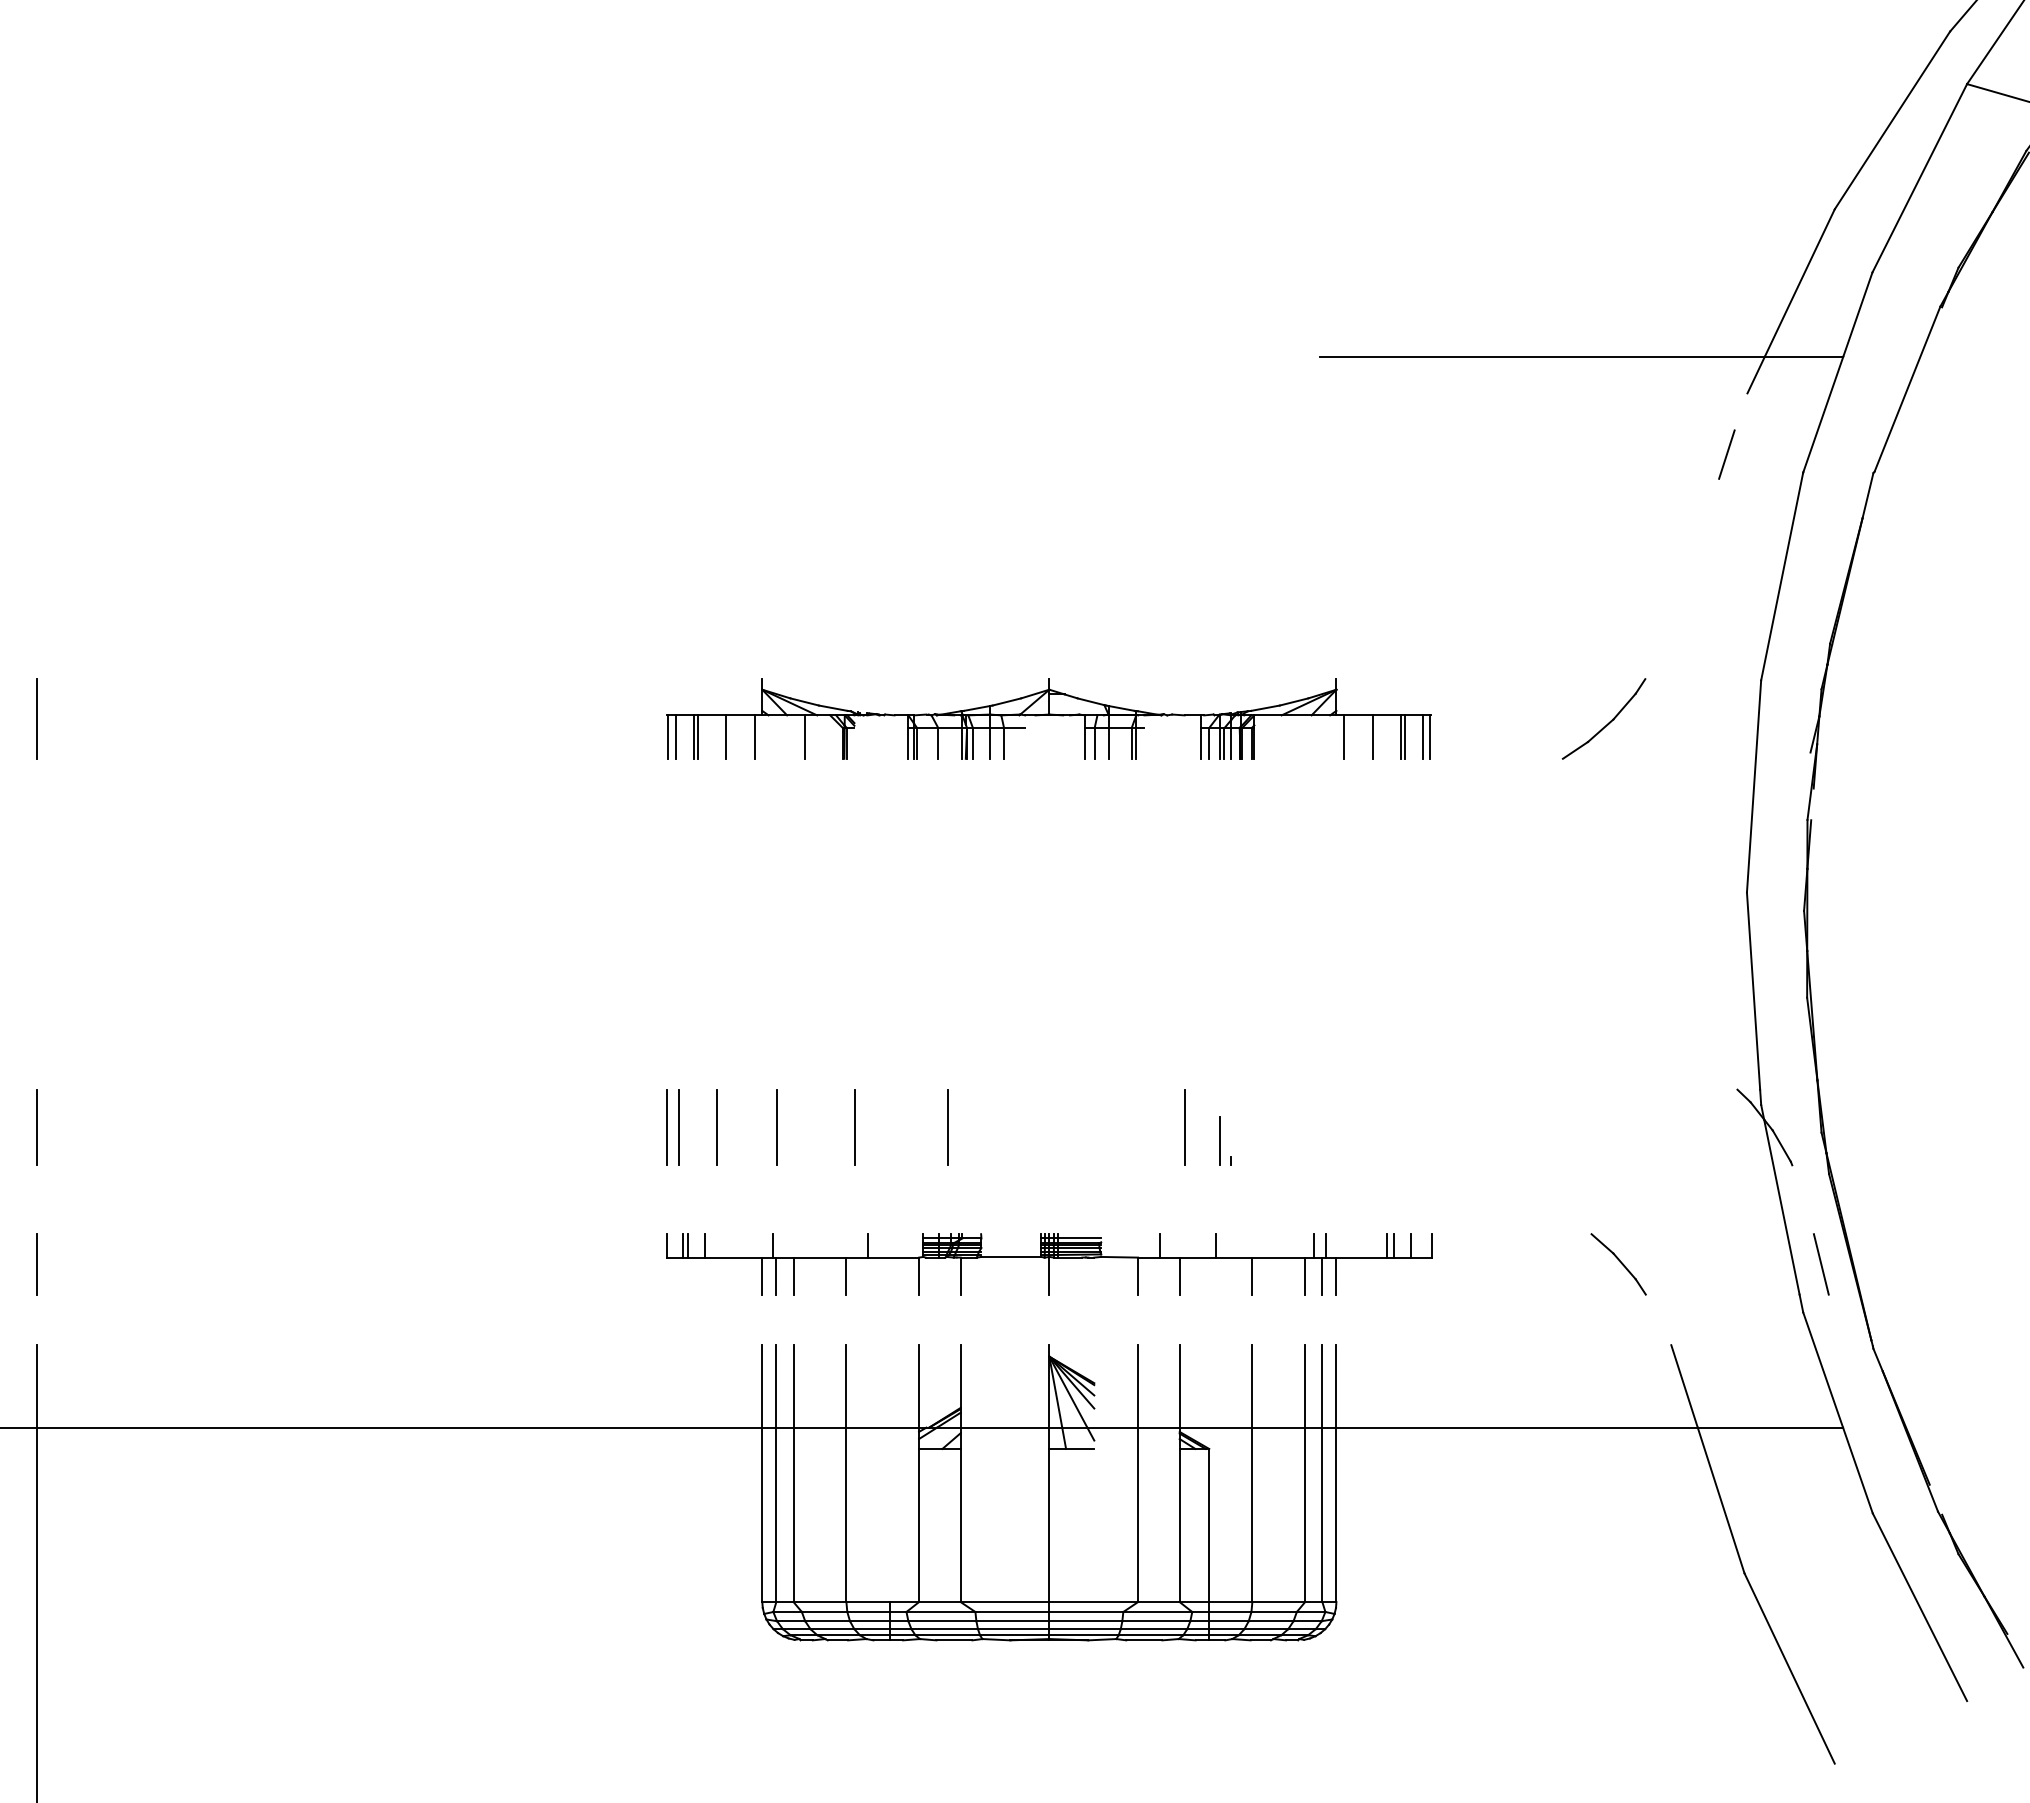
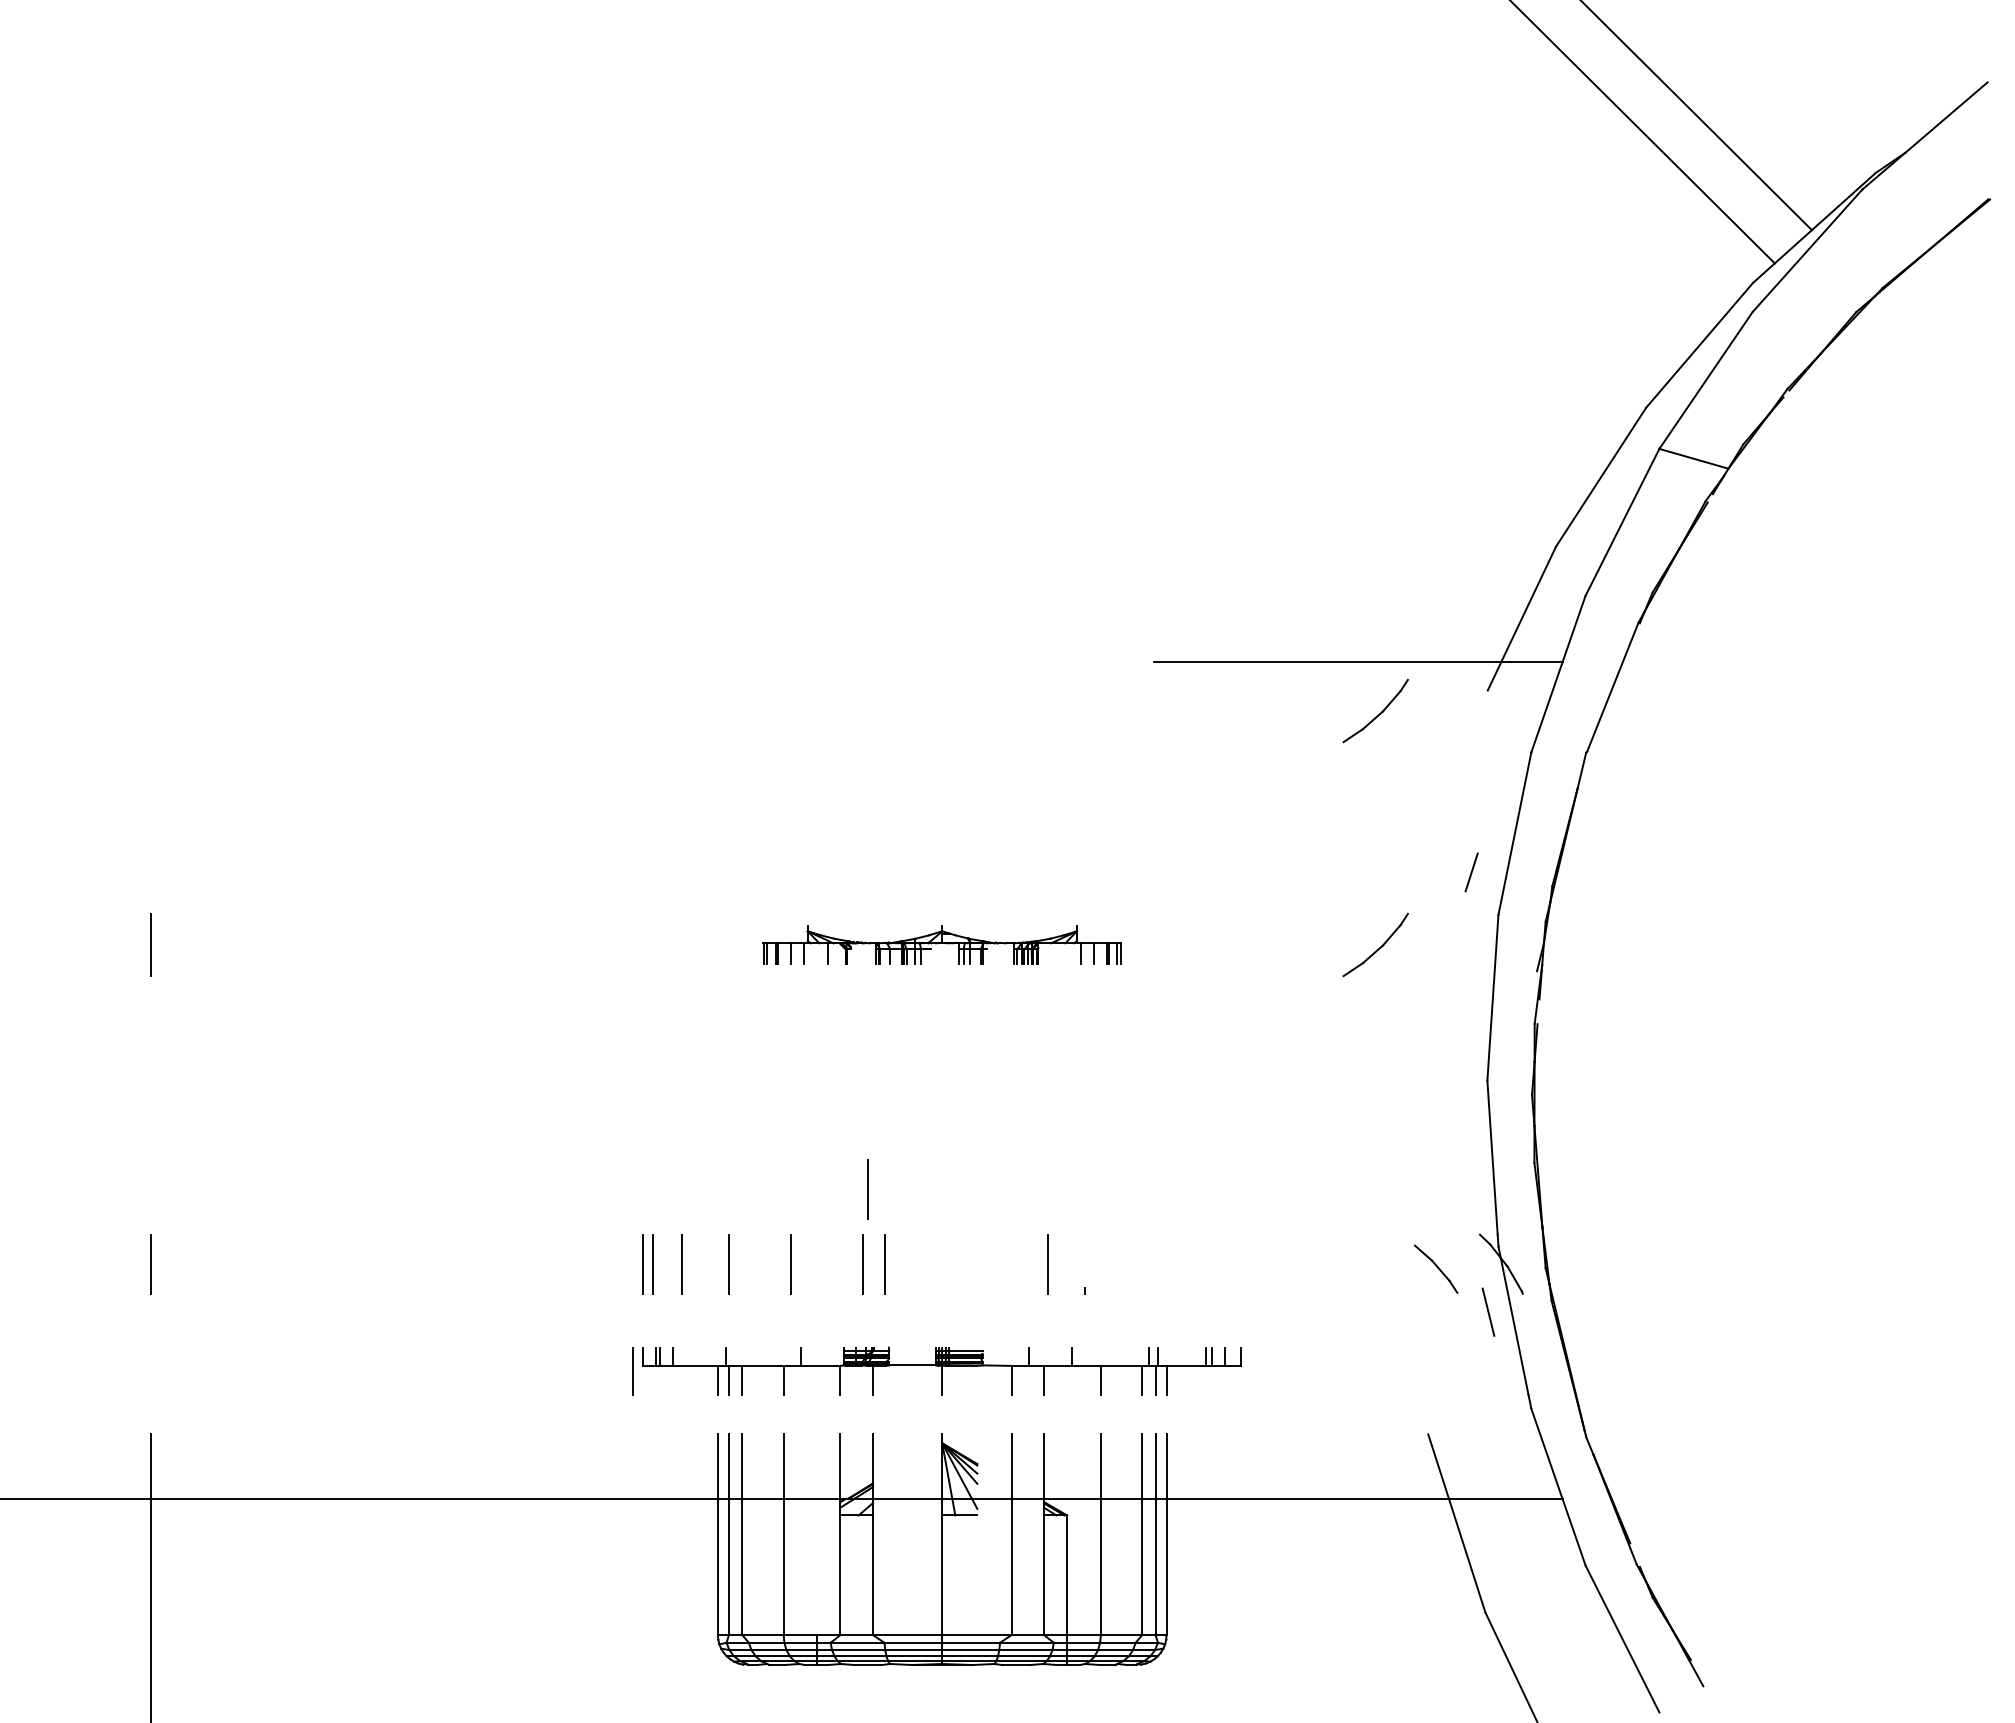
part: (1603, 418) -> (1375, 710), added
line: (1726, 454) -> (1471, 872), moved
part: (1049, 718) -> (942, 944), size x0.6
line: (953, 1031) -> (867, 1189), added
line: (975, 1127) -> (884, 1264), added
line: (1219, 1140) -> (1075, 1274), removed
part: (1617, 1263) -> (1435, 1268), moved
line: (1821, 1263) -> (1488, 1311), moved
line: (36, 1264) -> (632, 1371), moved

